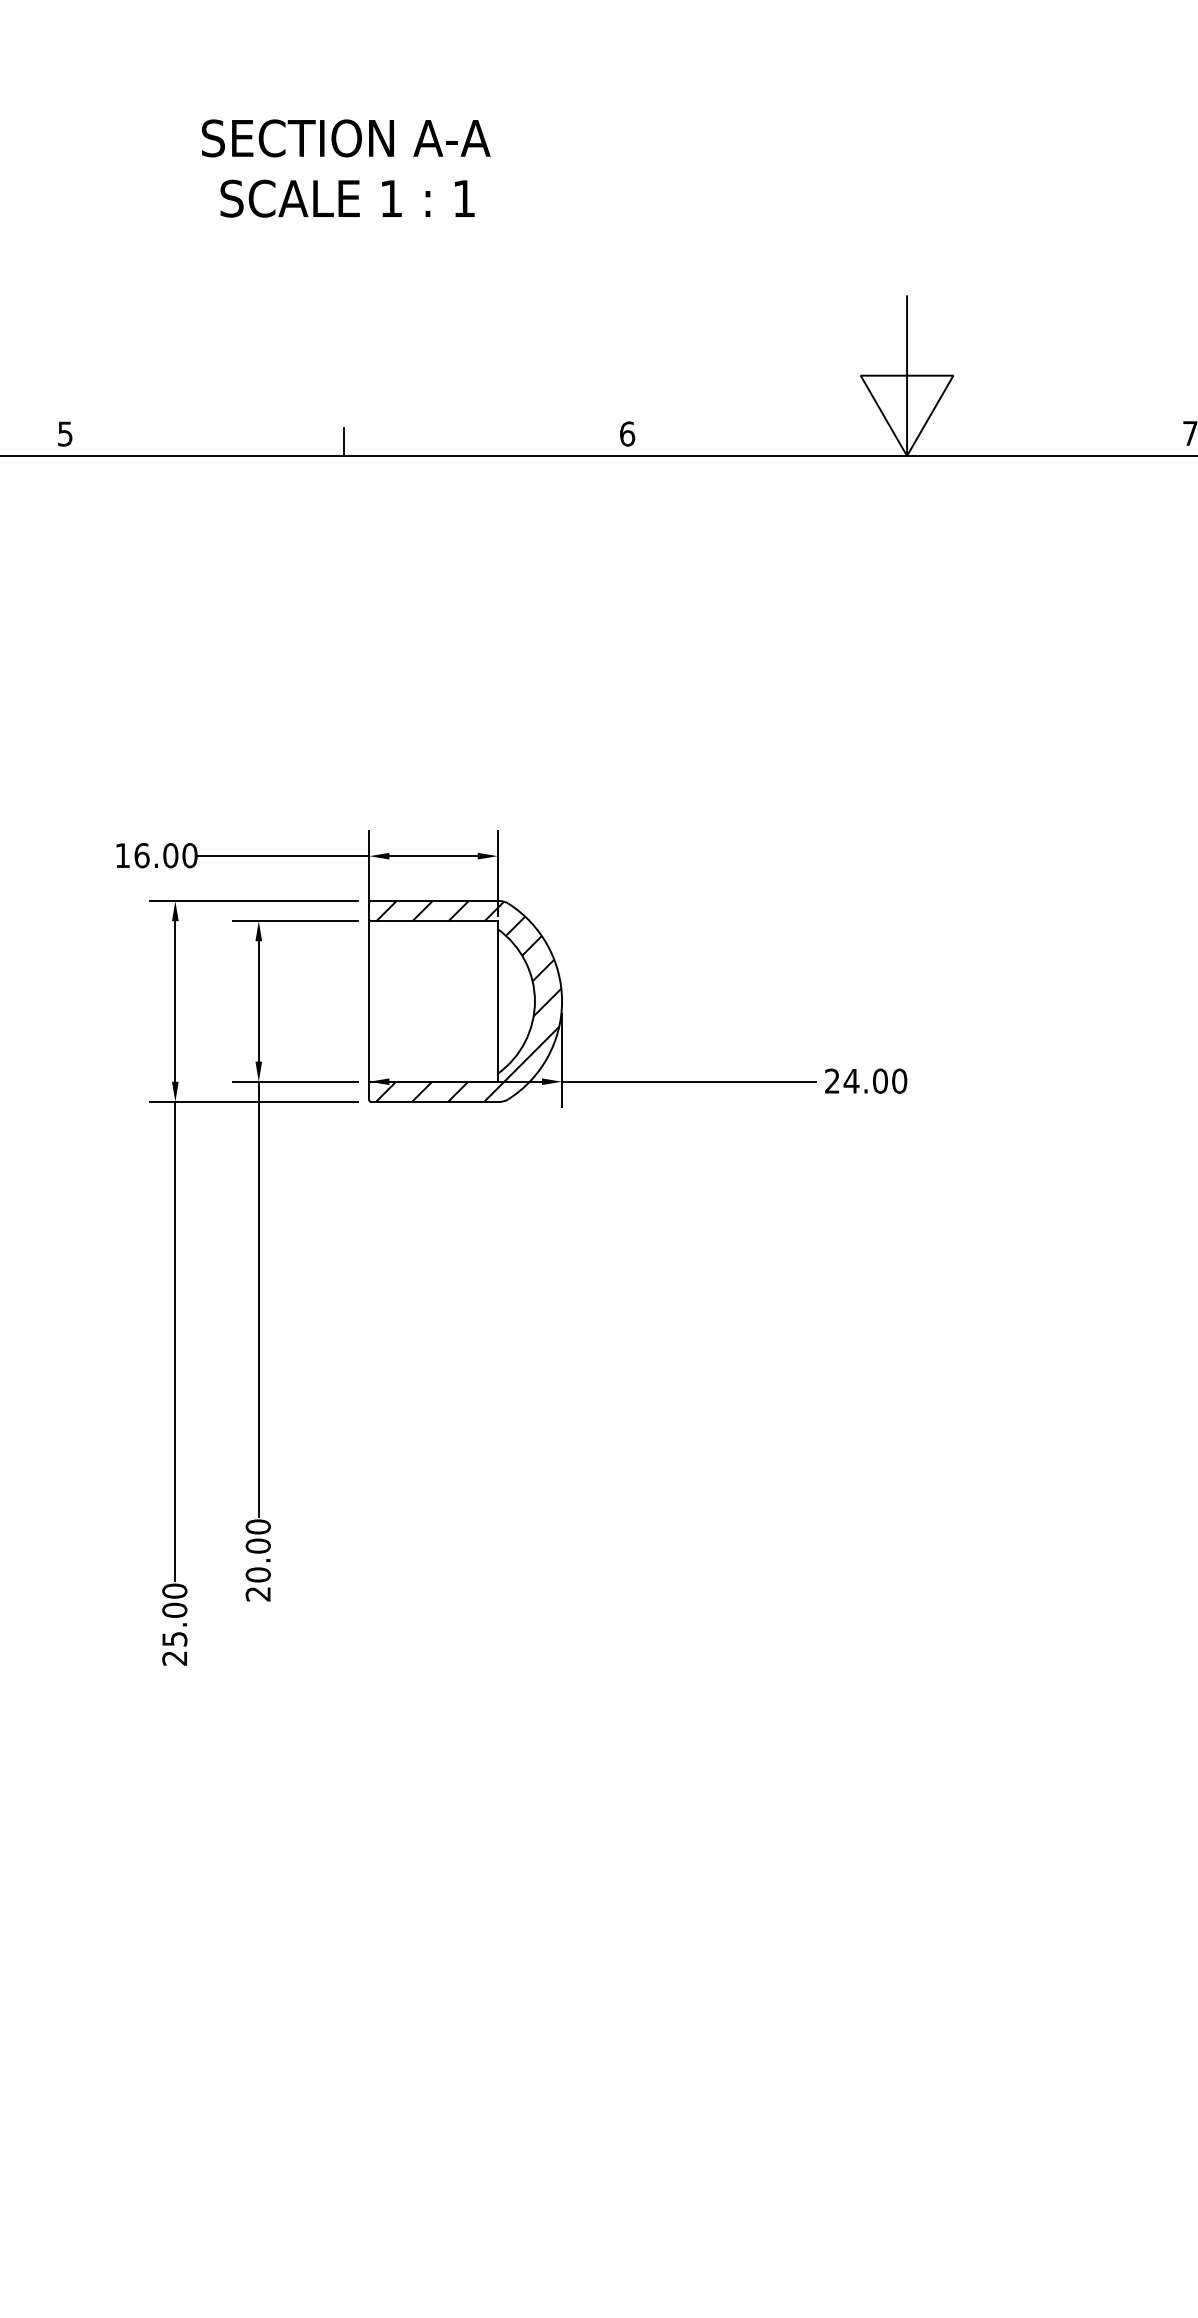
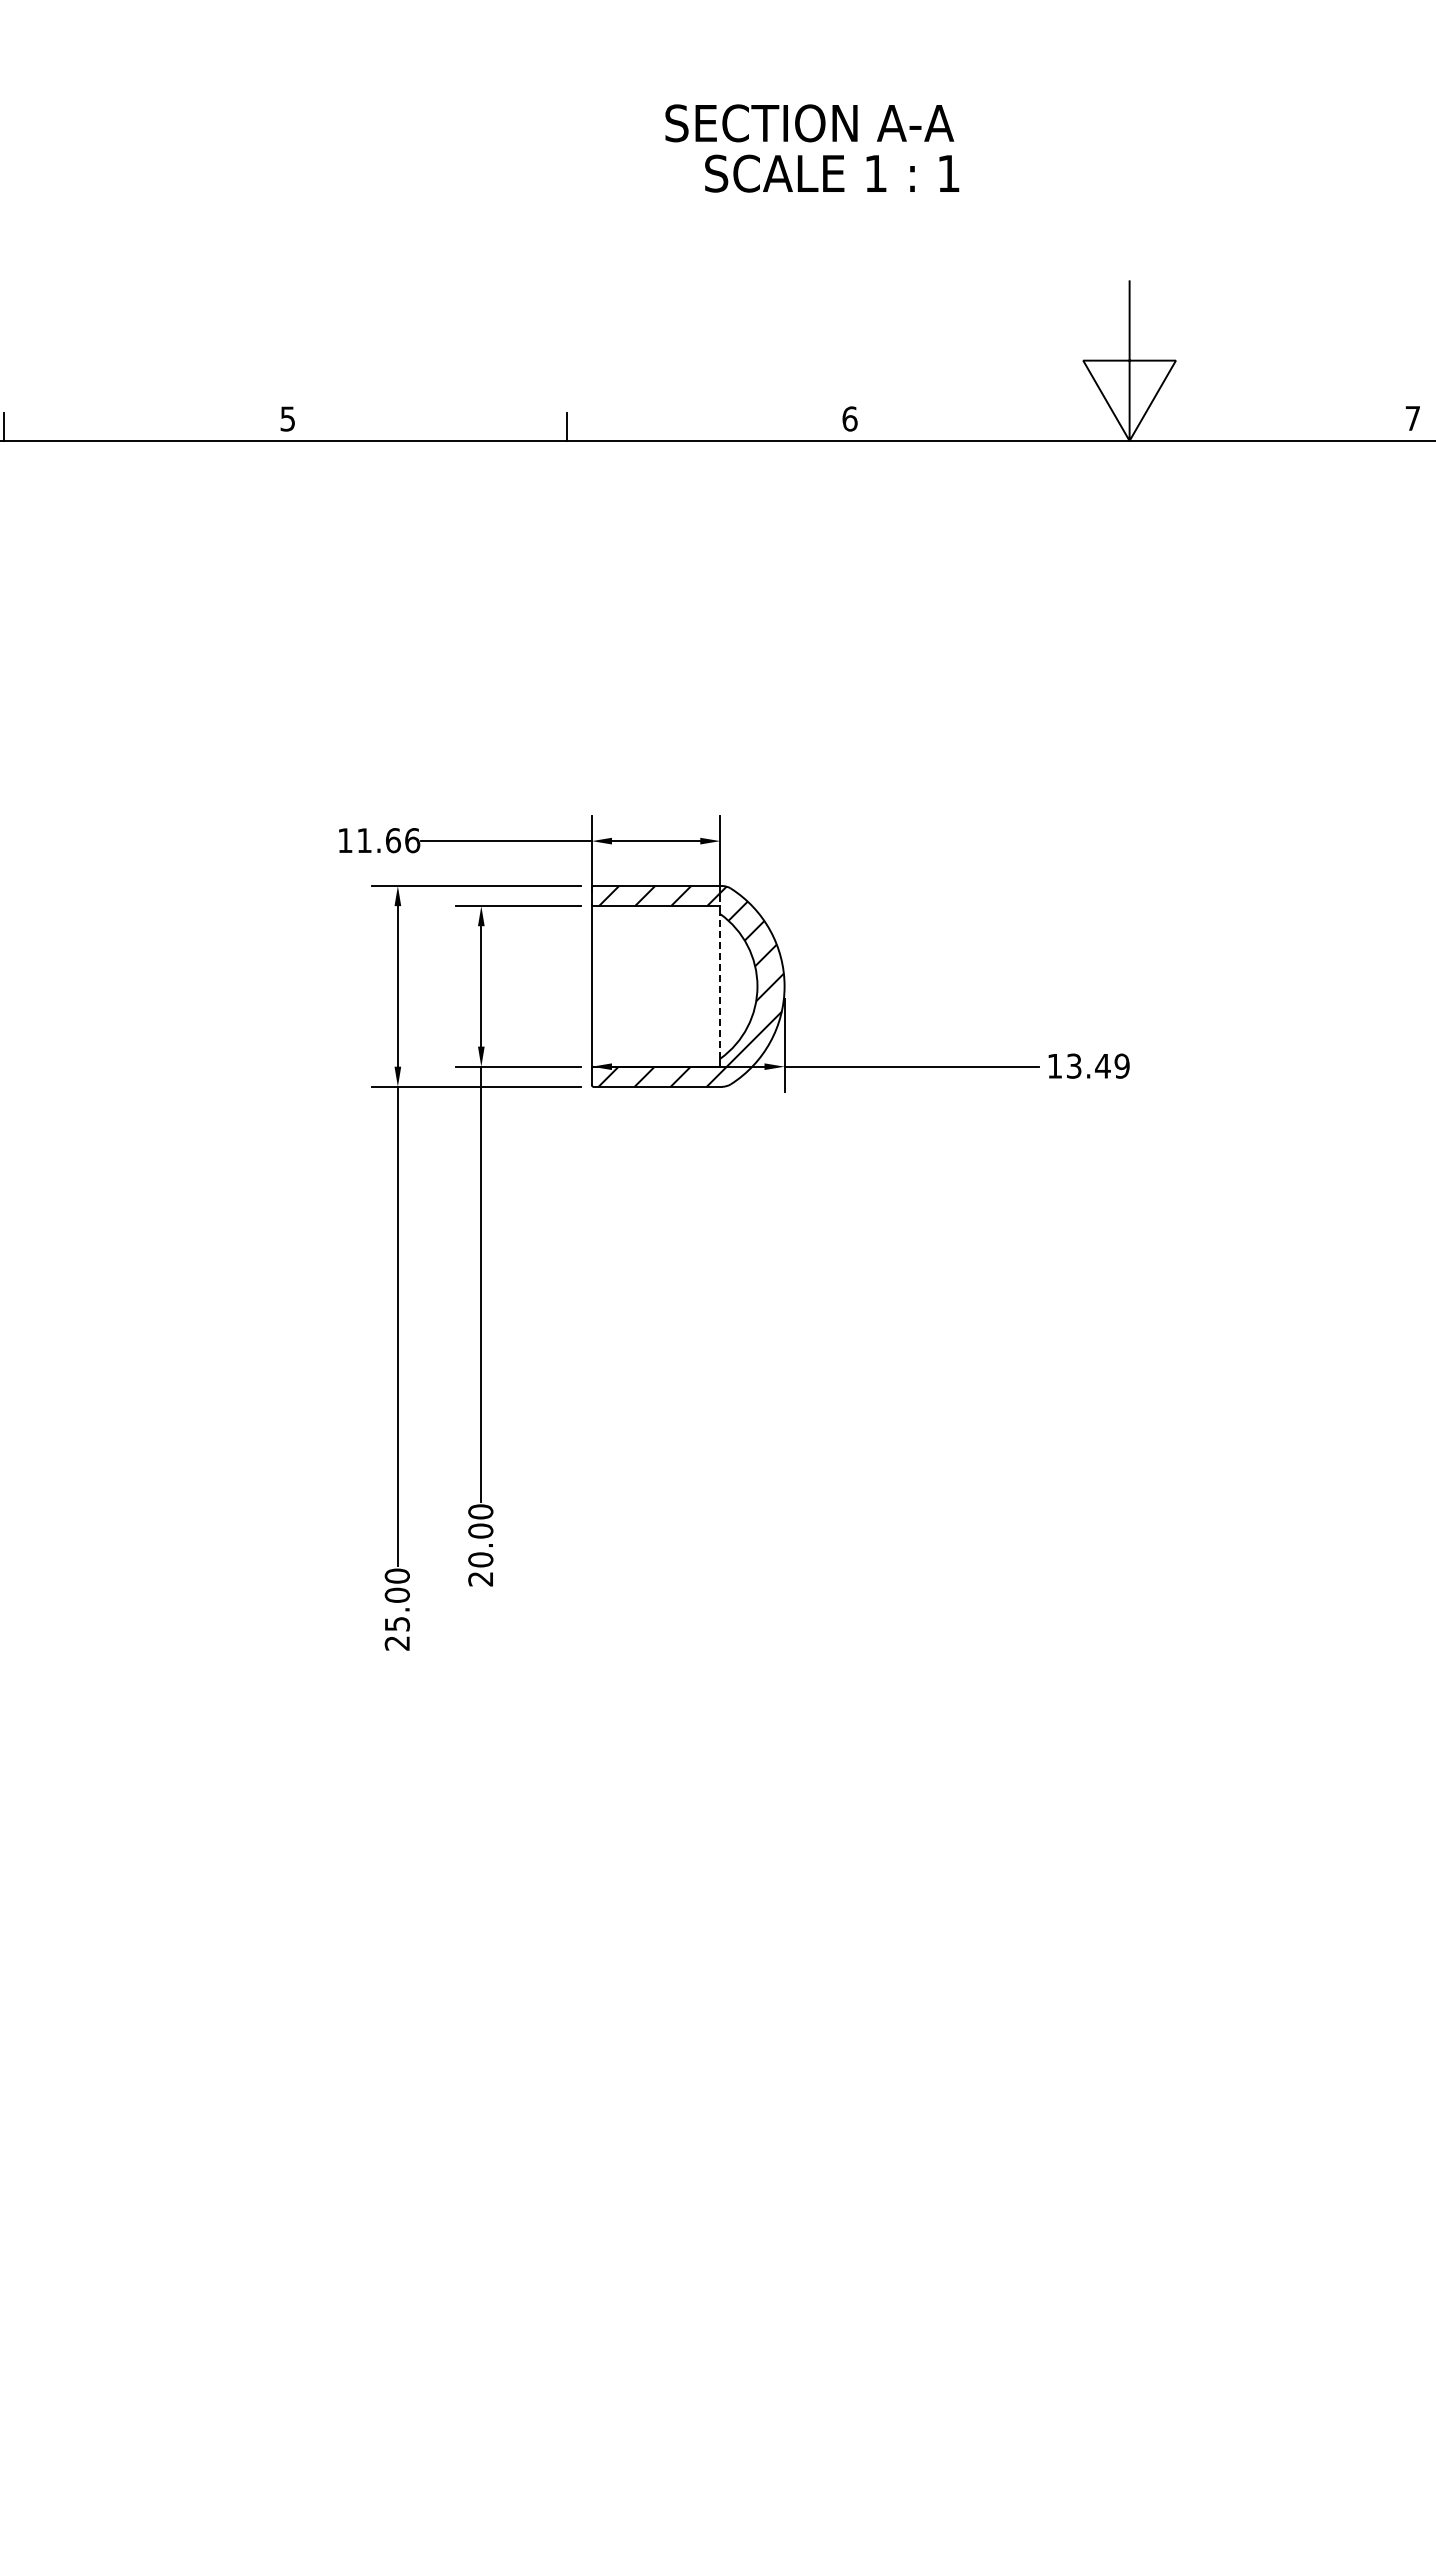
text: (345, 138) -> (809, 123), moved
text: (347, 198) -> (832, 173), moved
text: (165, 855) -> (388, 840), 16.00 -> 11.66
line: (497, 1000) -> (720, 985), solid -> dashed
text: (865, 1080) -> (1088, 1065), 24.00 -> 13.49

